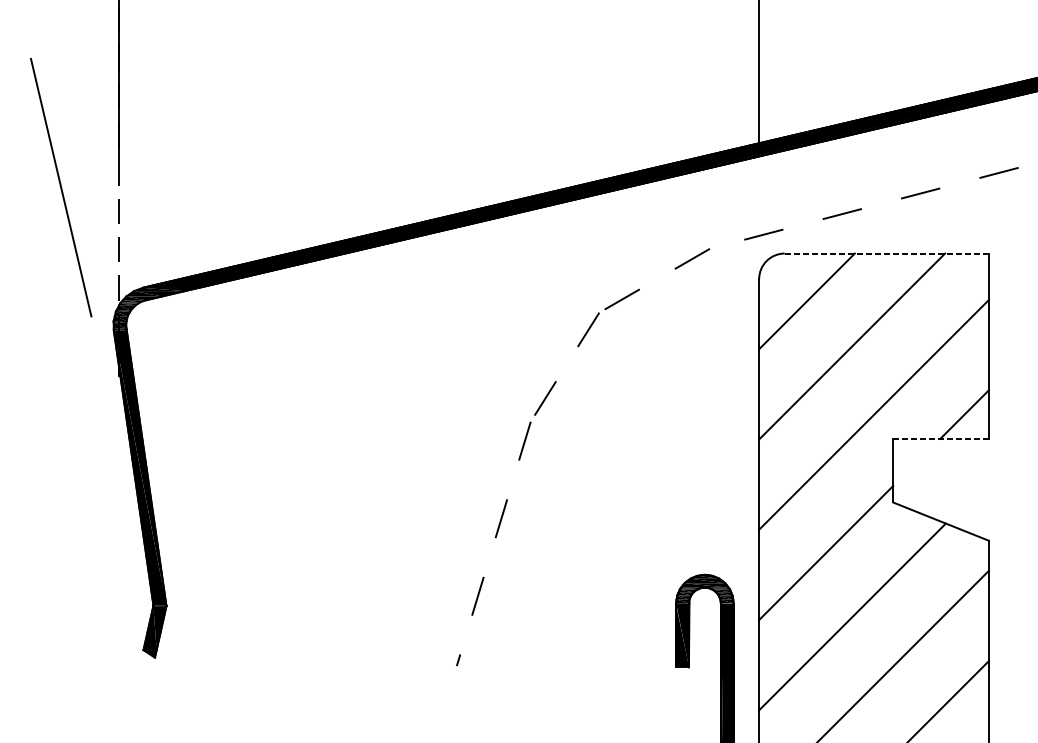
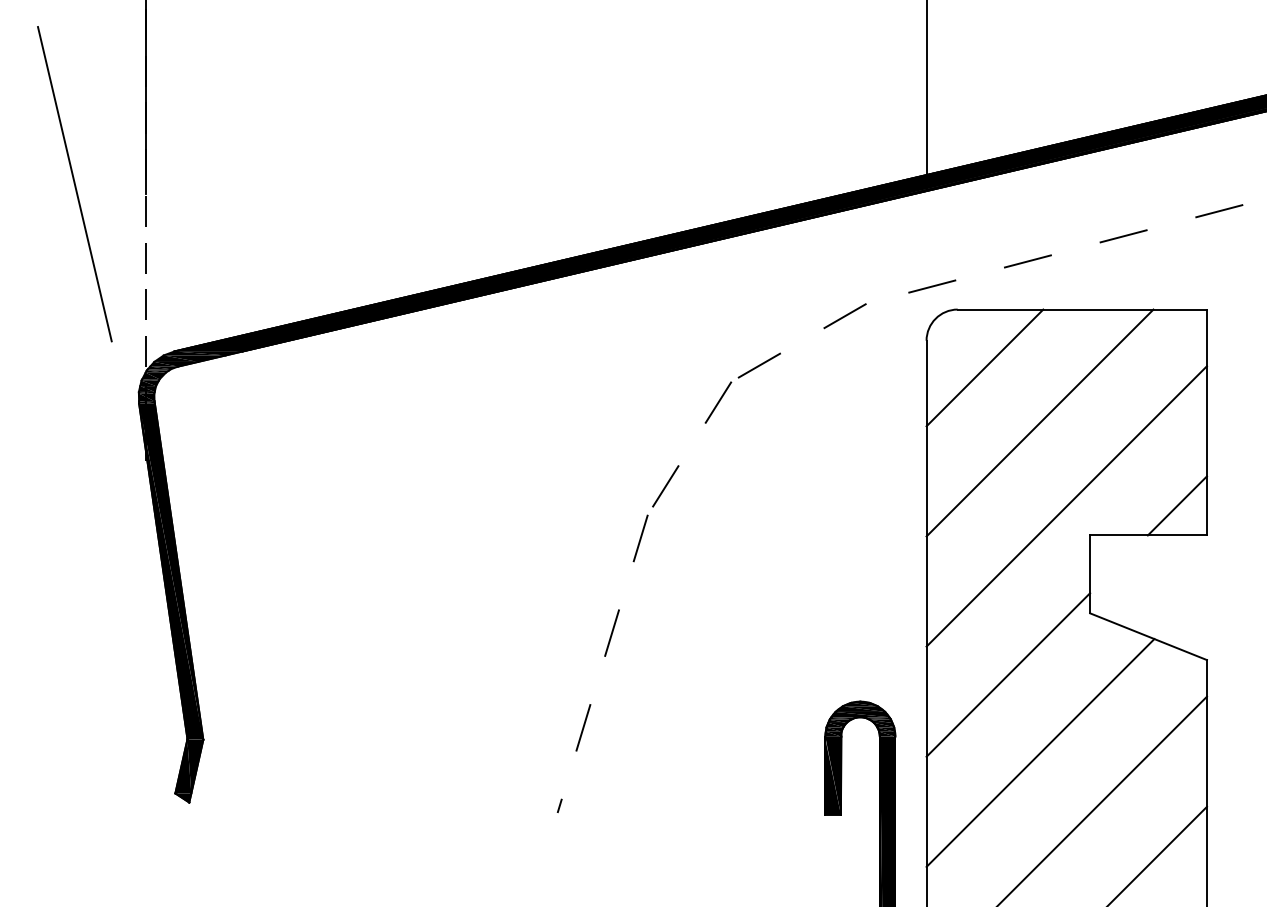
line: (60, 187) -> (74, 184), moved
line: (886, 253) -> (1082, 309), dashed -> solid
line: (941, 438) -> (1149, 535), dashed -> solid

